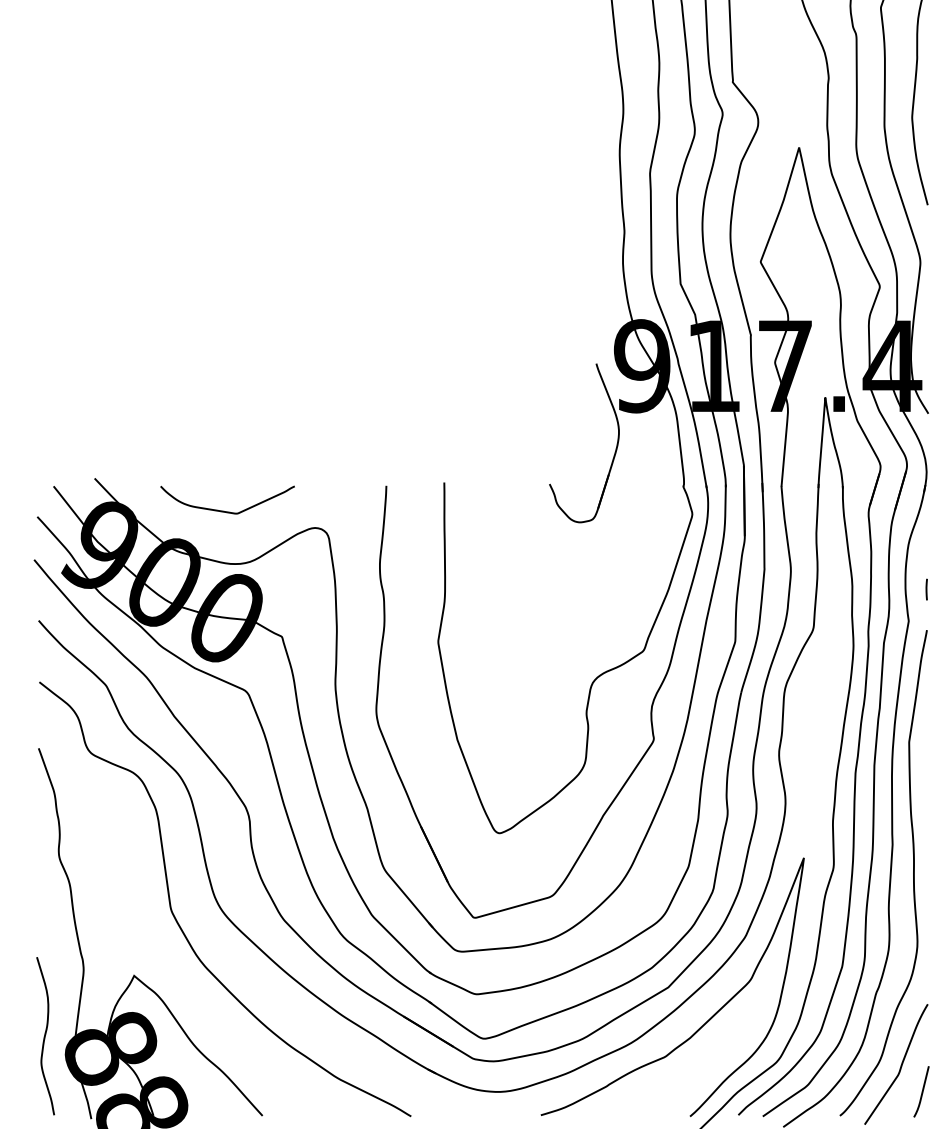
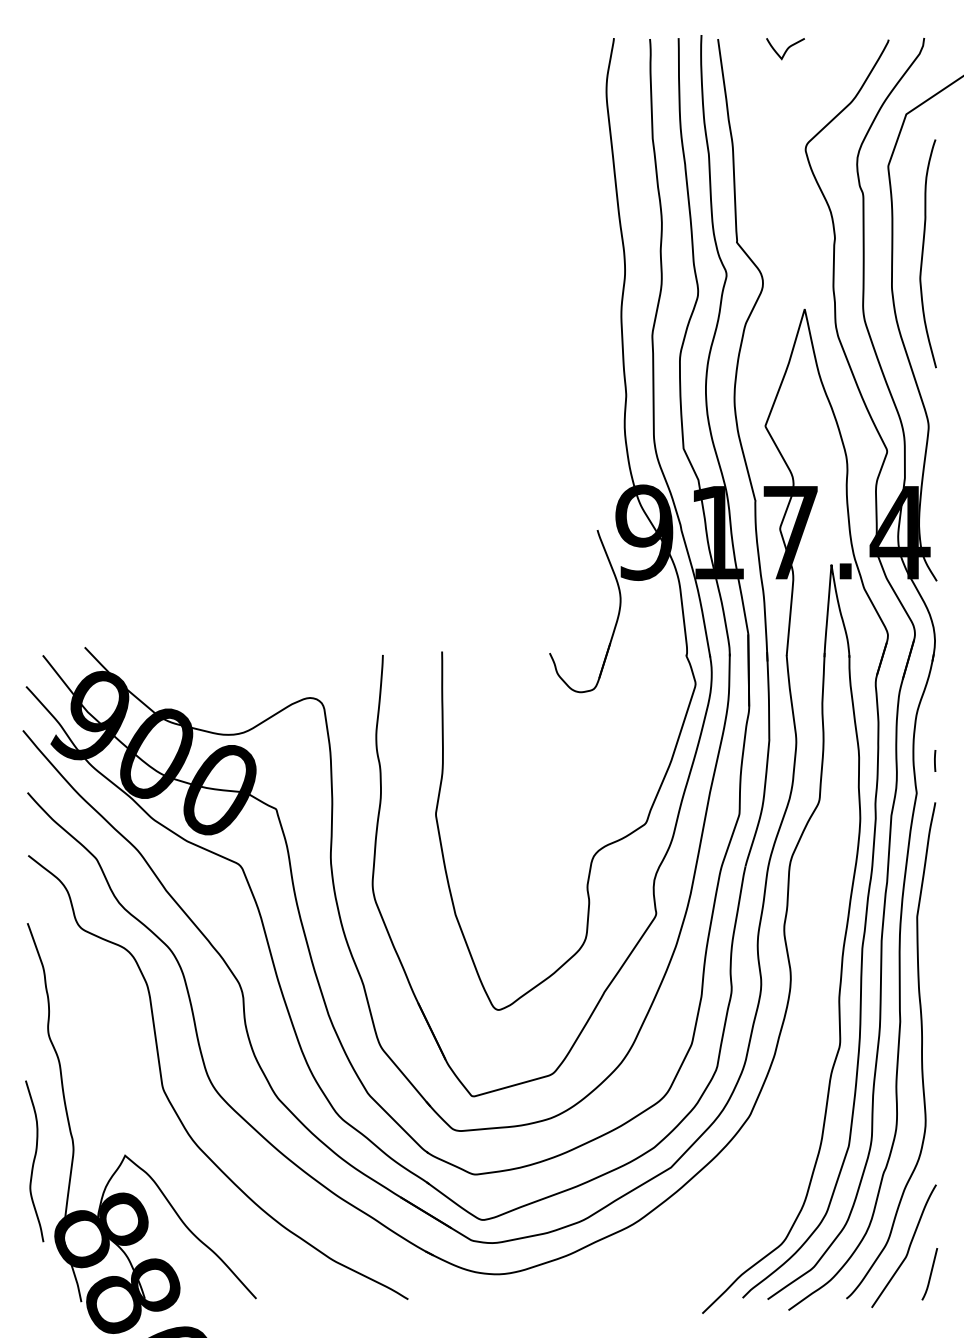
curve: (225, 510) -> (218, 680), removed
curve: (706, 1020) -> (710, 1201), removed
curve: (45, 1036) -> (34, 1161), moved

